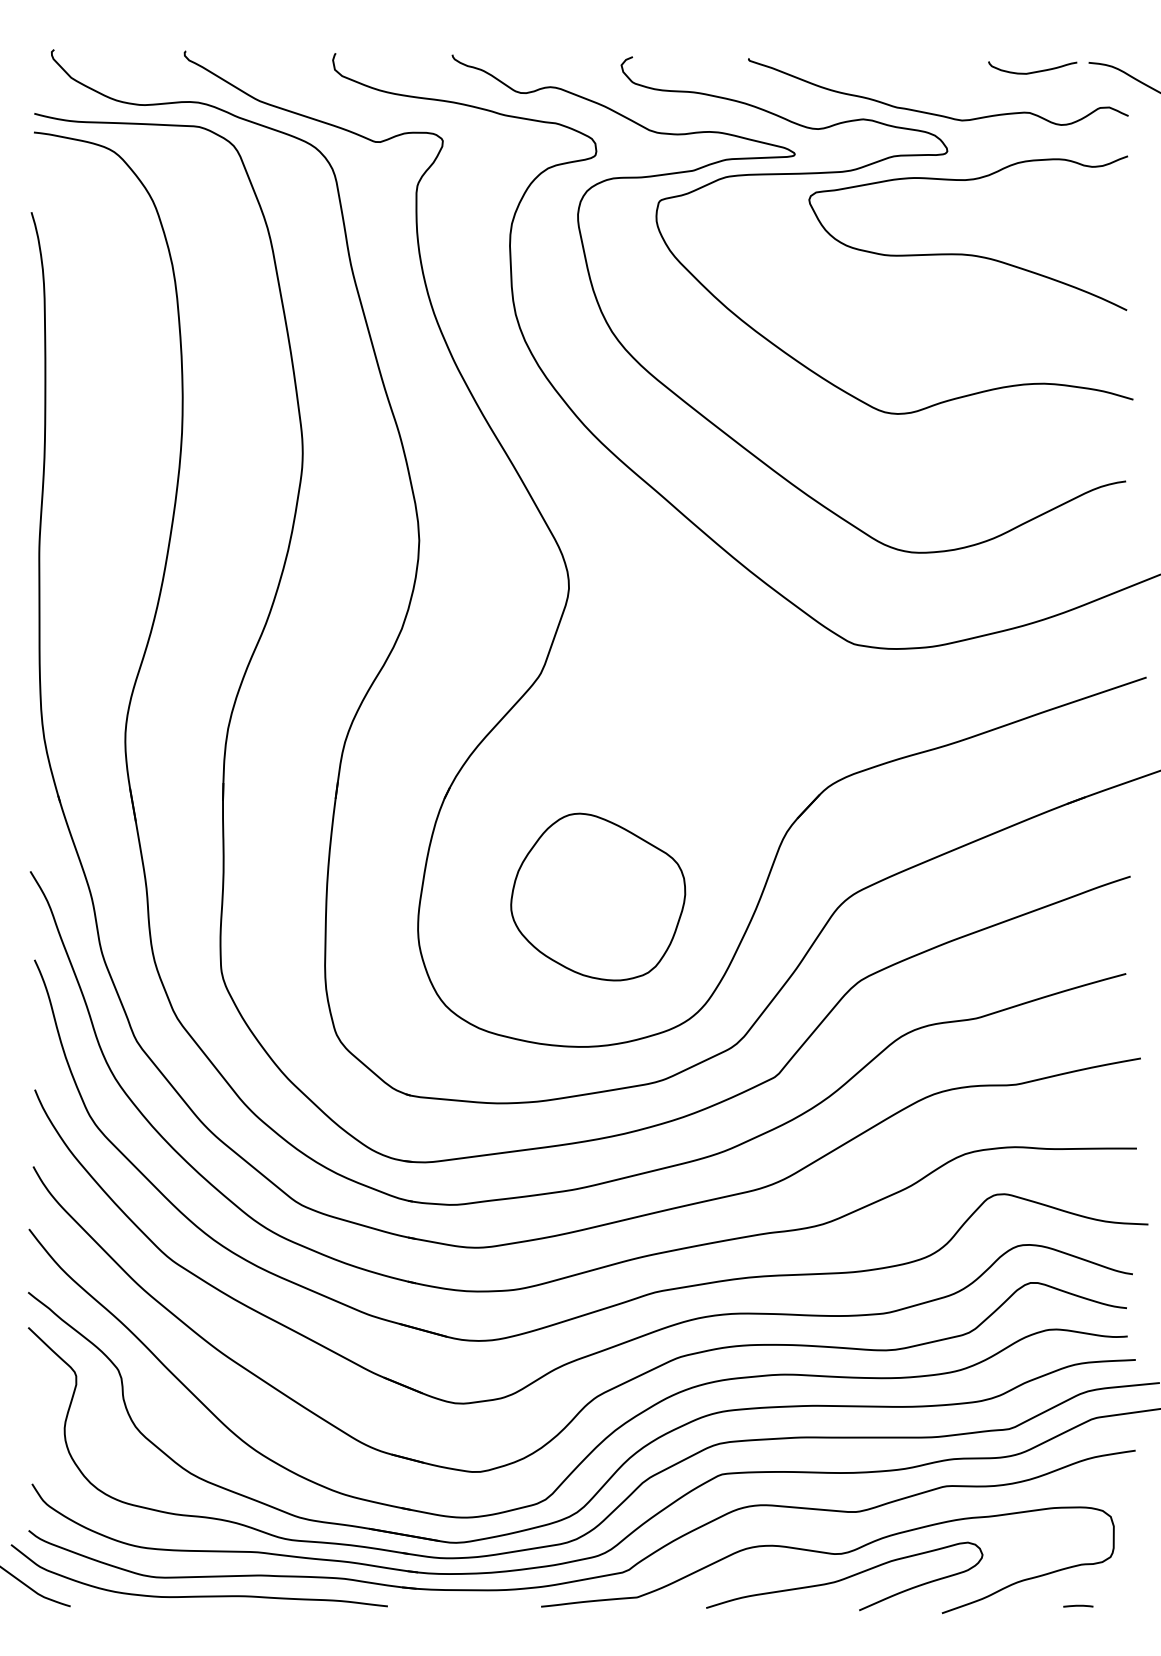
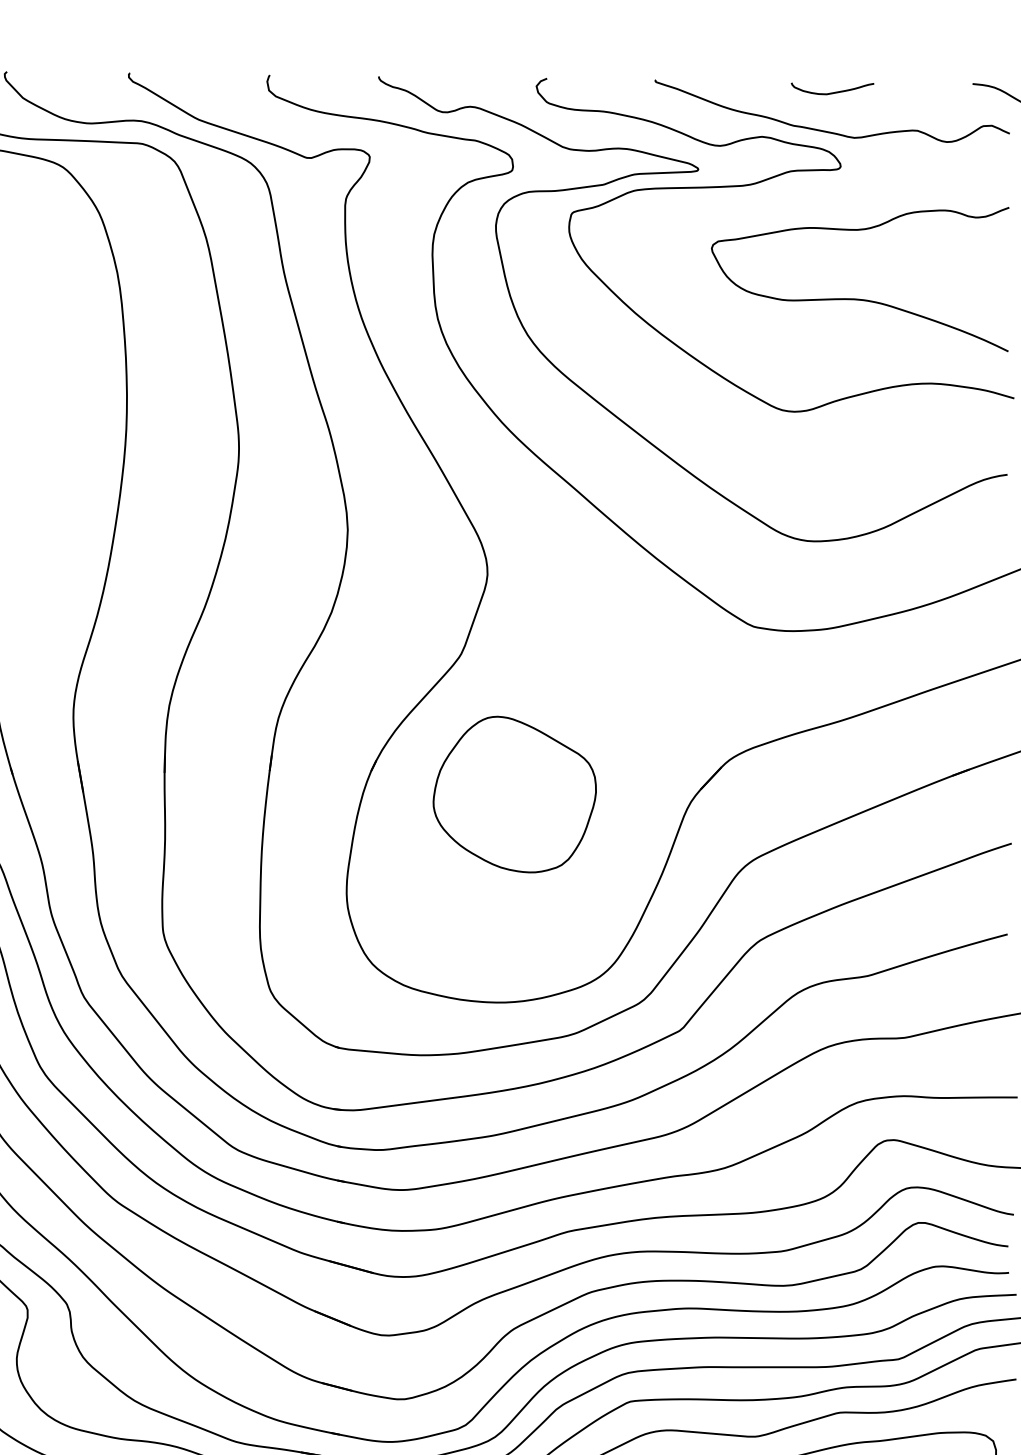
curve: (1032, 71) -> (832, 92), moved
curve: (965, 253) -> (857, 298), moved
part: (598, 896) -> (515, 794), moved

